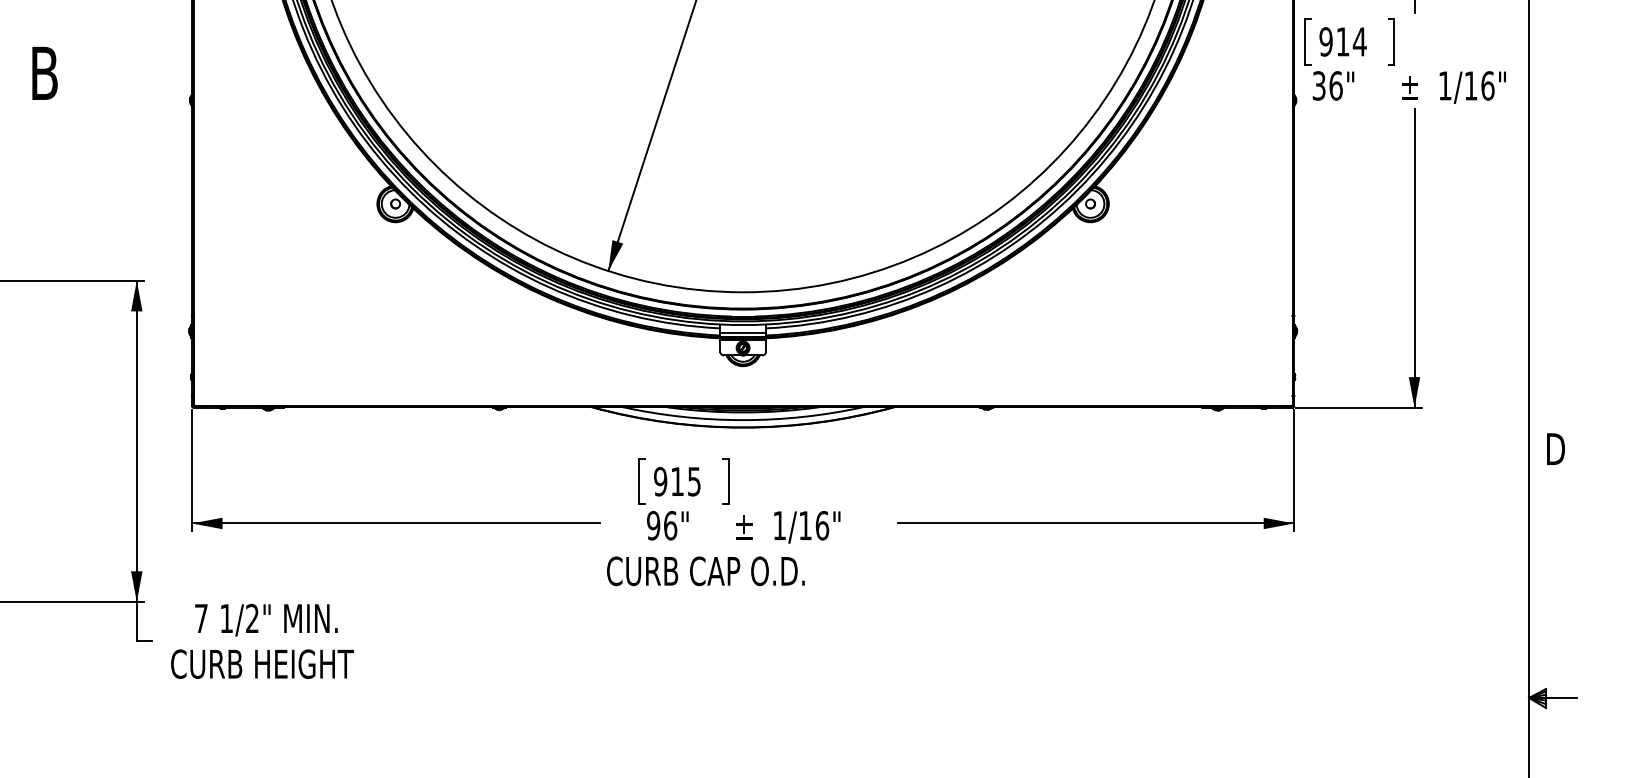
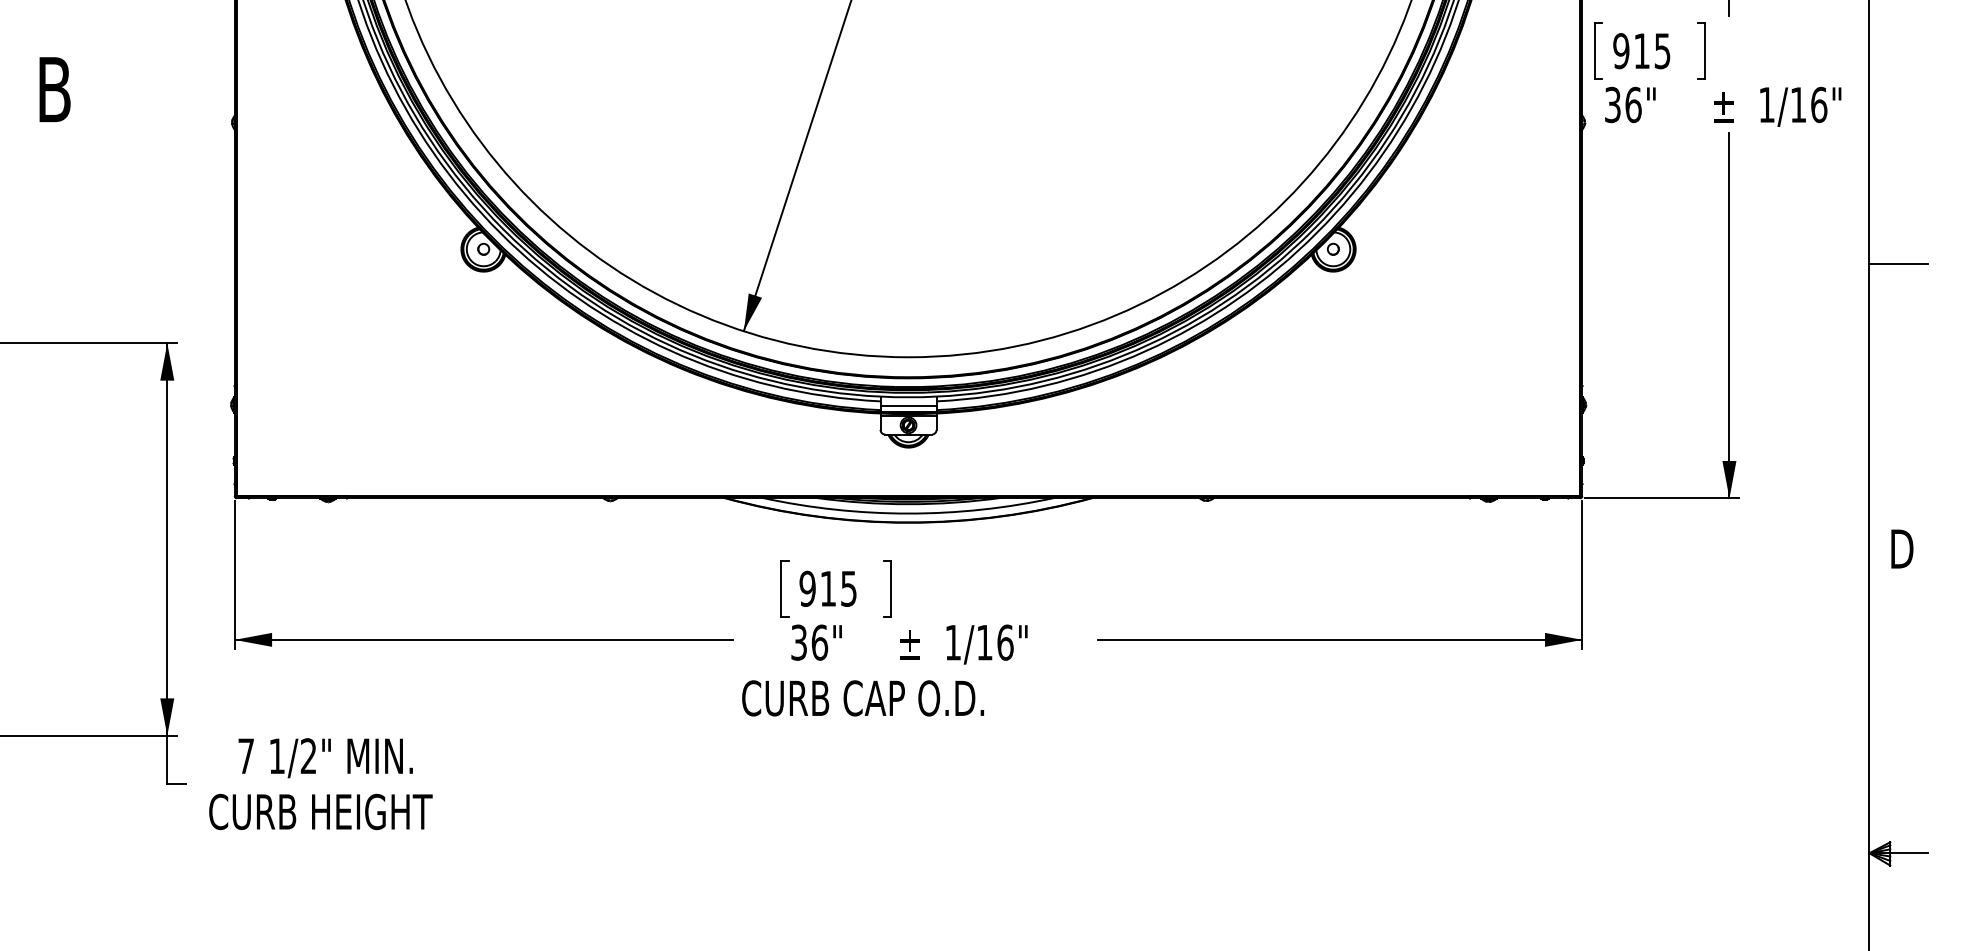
text: (1359, 41) -> (1662, 50), 914 -> 915
line: (1553, 216) -> (1899, 264), added
text: (653, 525) -> (798, 642), 96" -> 36"

